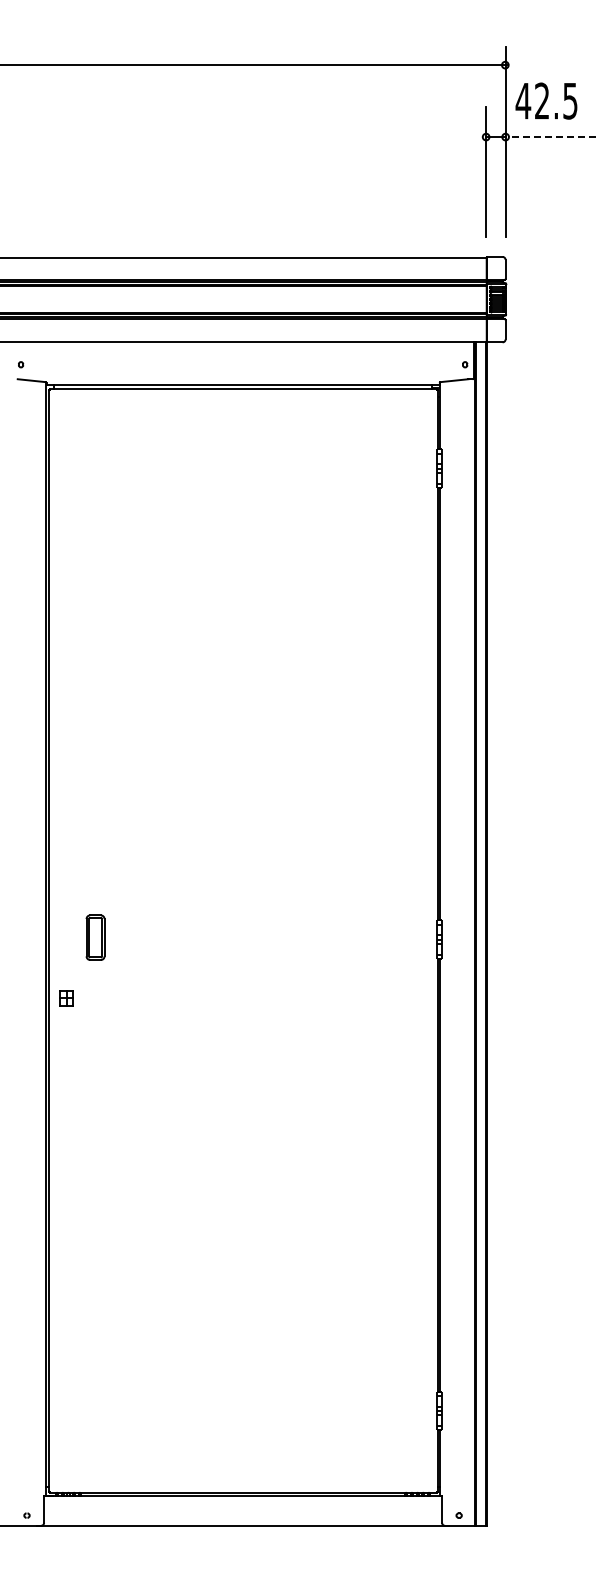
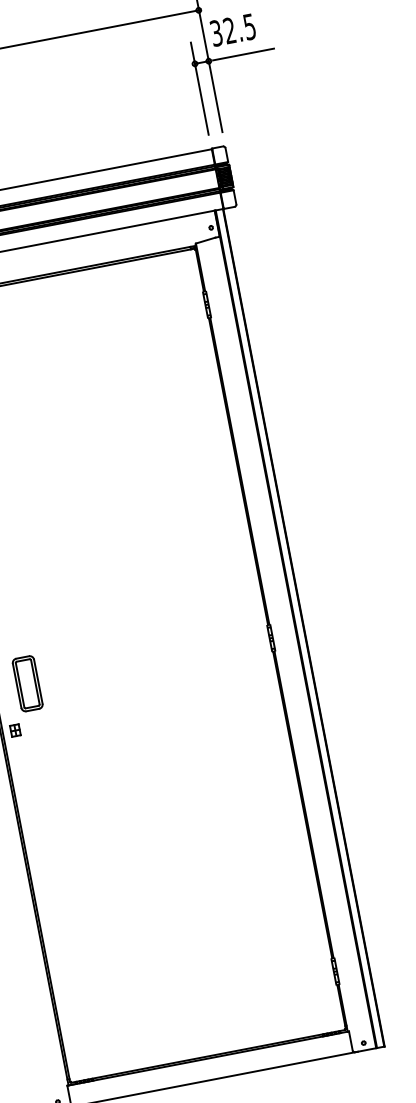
text: (523, 100) -> (216, 32), 42.5 -> 32.5
line: (555, 137) -> (244, 54), dashed -> solid
part: (95, 937) -> (27, 683), size x1.67

